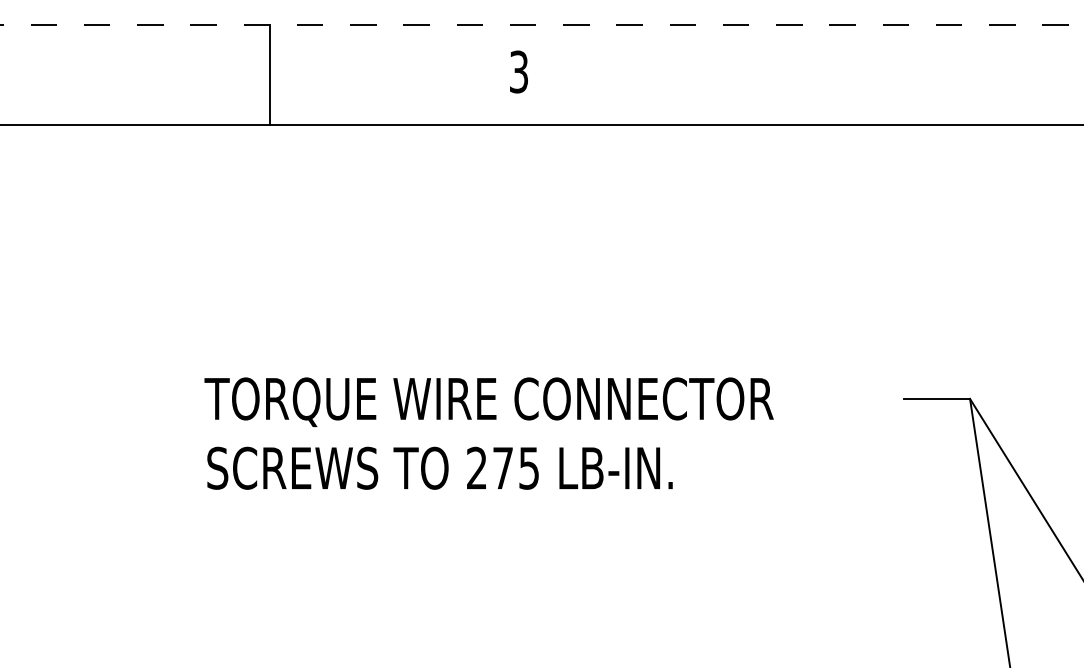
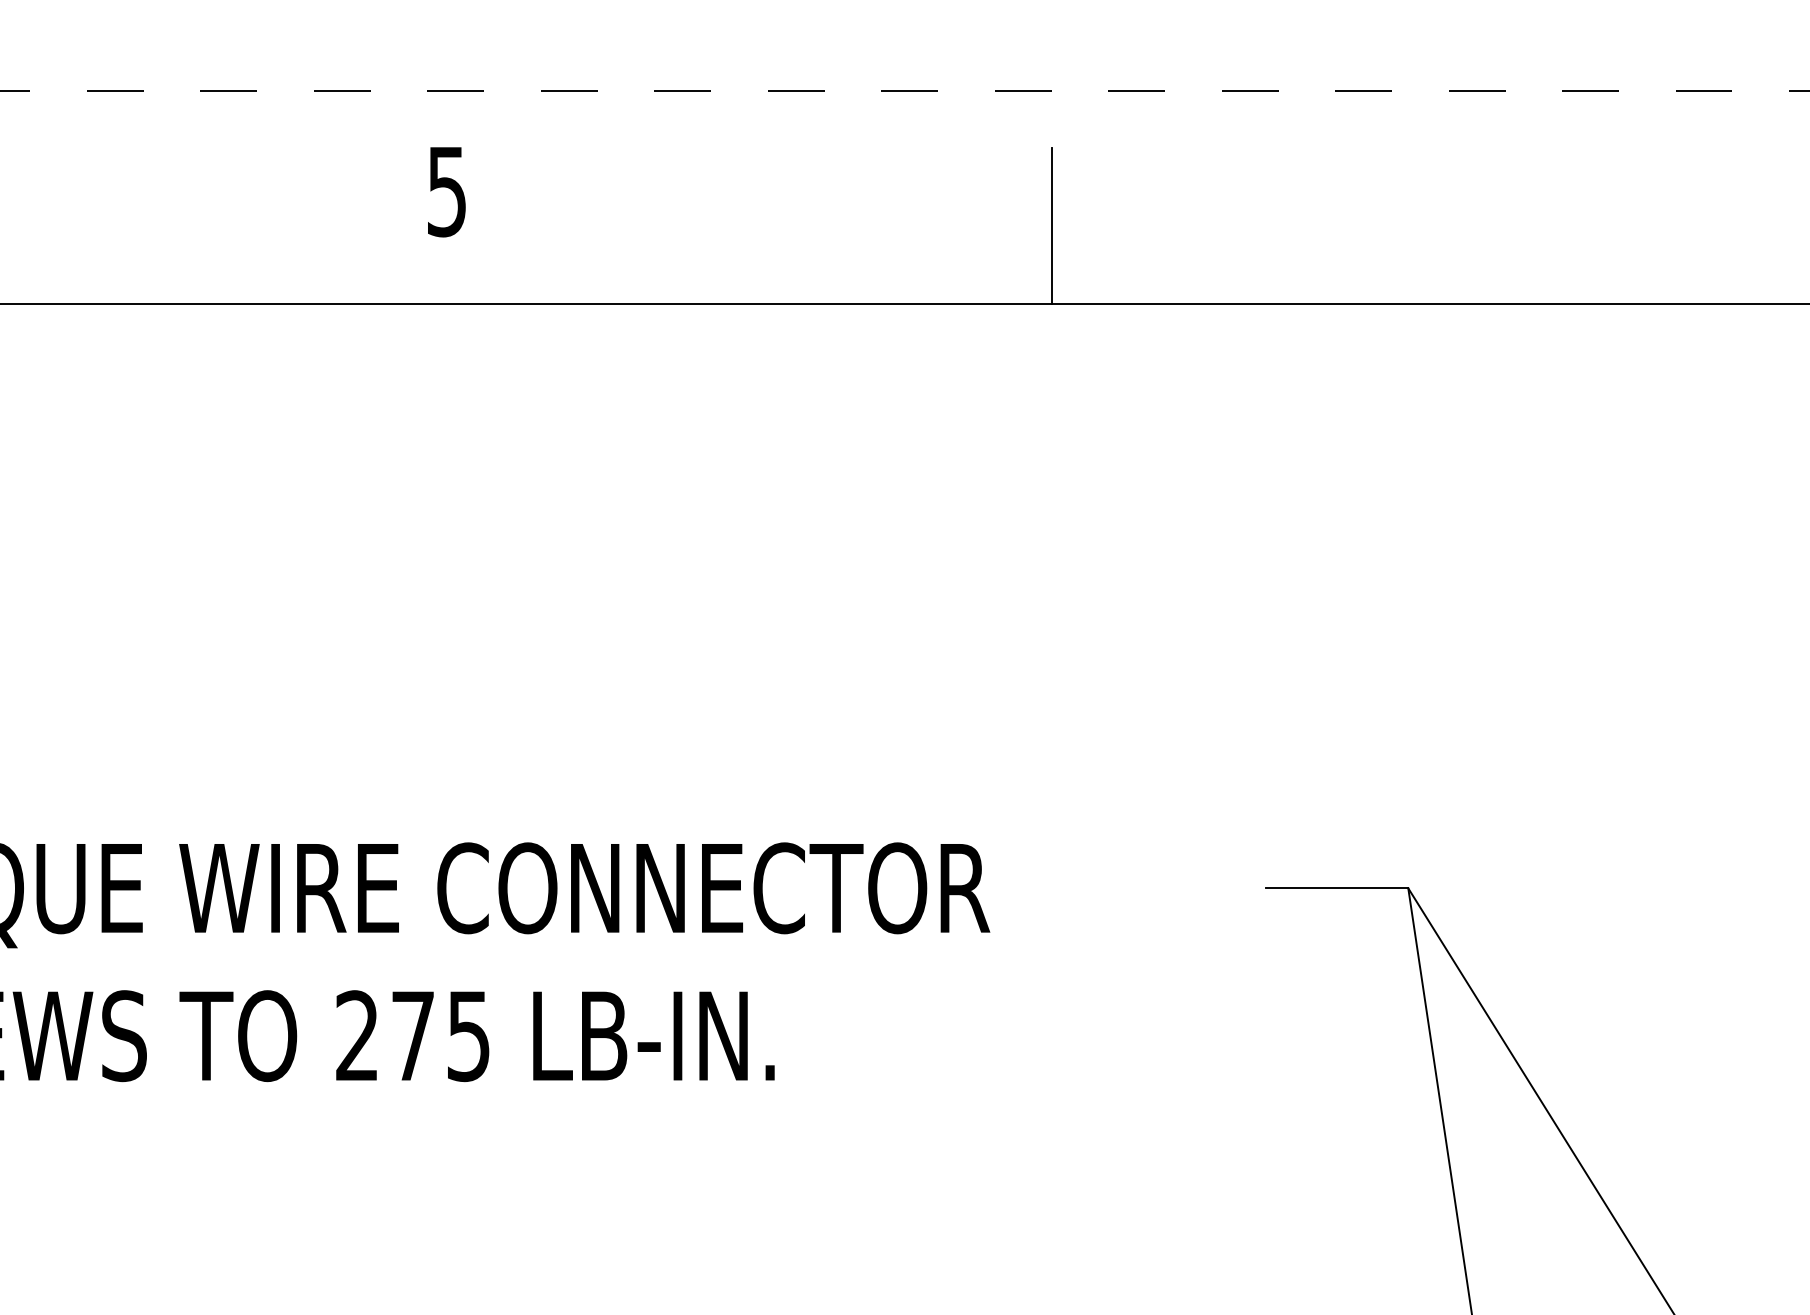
text: (518, 71) -> (445, 190), 3 -> 5
line: (802, 87) -> (1051, 224), added

